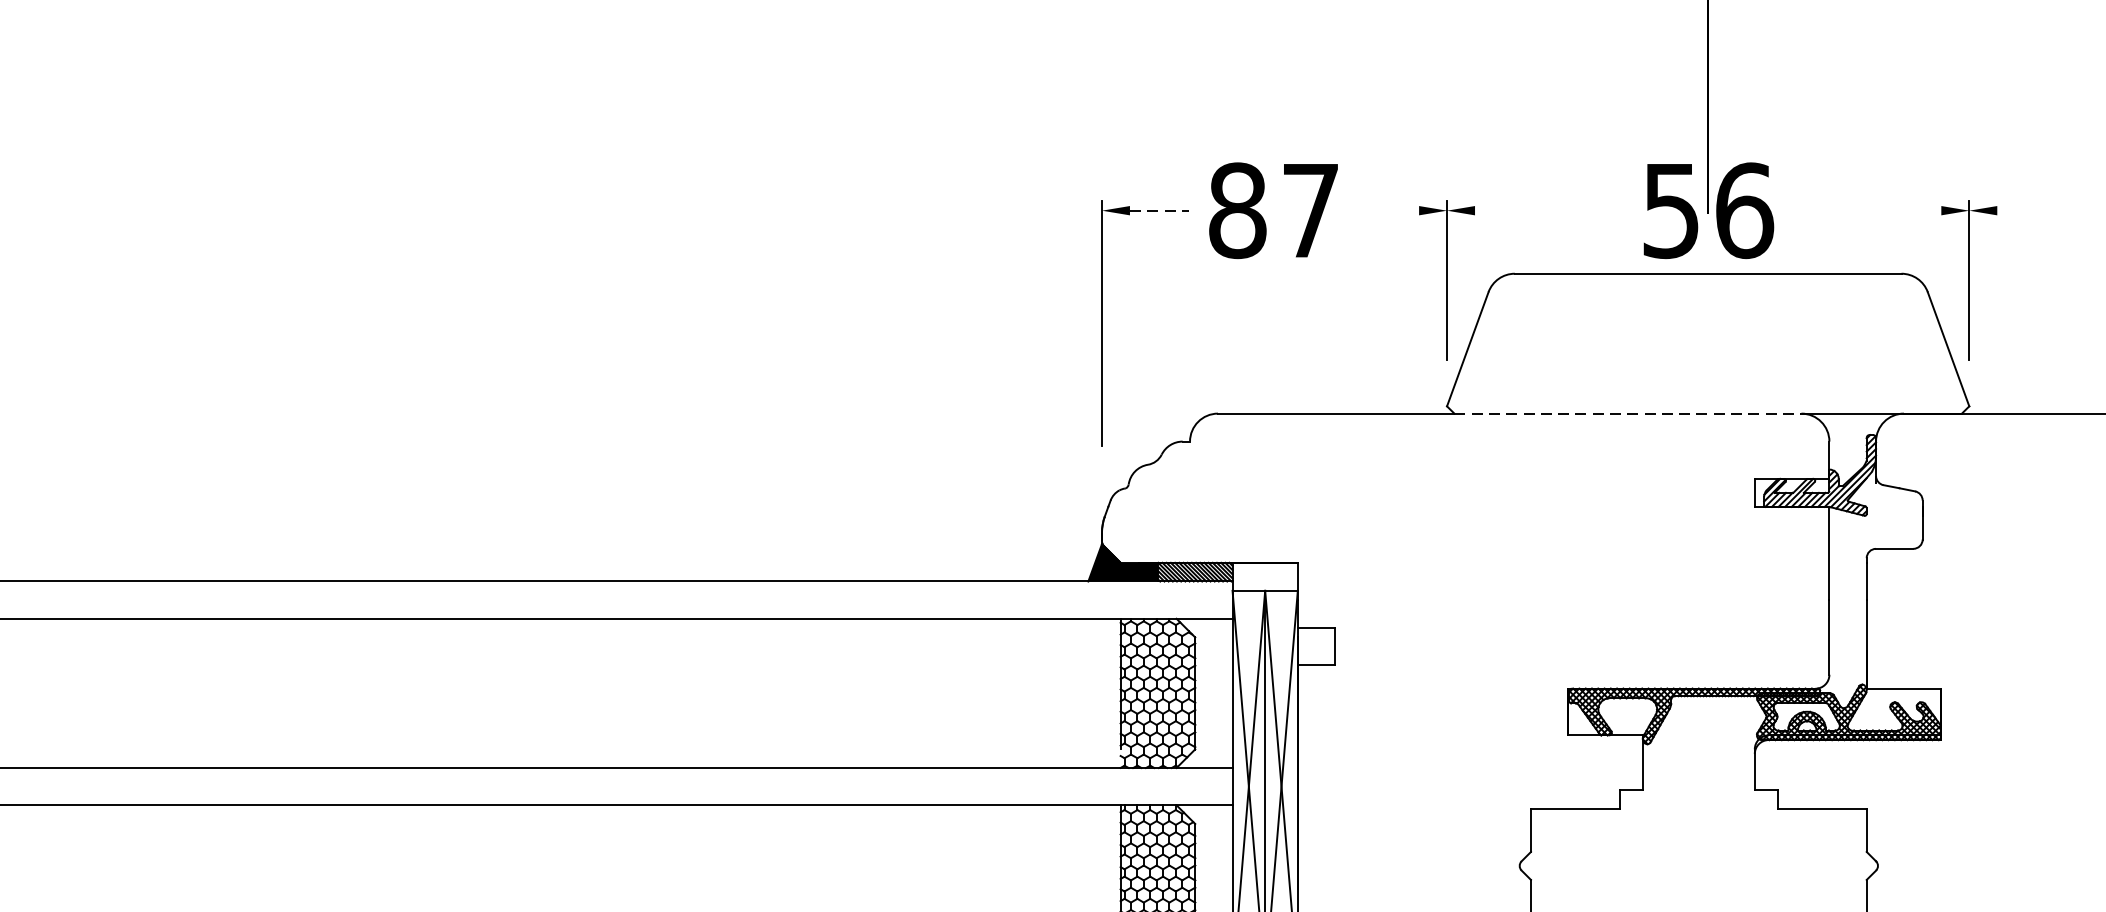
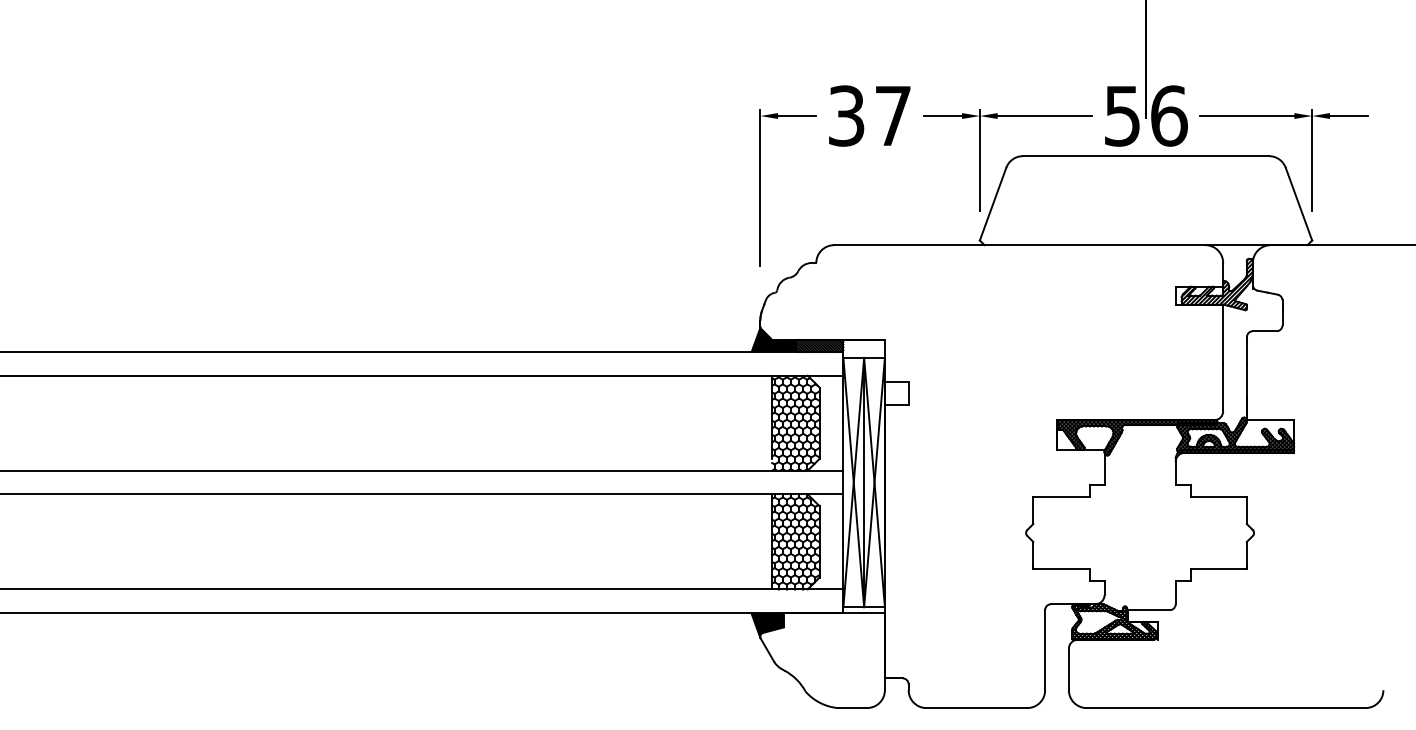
text: (1237, 209) -> (846, 115), 87 -> 37
line: (1158, 211) -> (796, 116), dashed -> solid
line: (1389, 211) -> (943, 116), added
line: (1548, 211) -> (1044, 116), added
line: (1867, 211) -> (1247, 116), added
line: (2026, 211) -> (1348, 116), added
line: (1628, 414) -> (1095, 245), dashed -> solid

